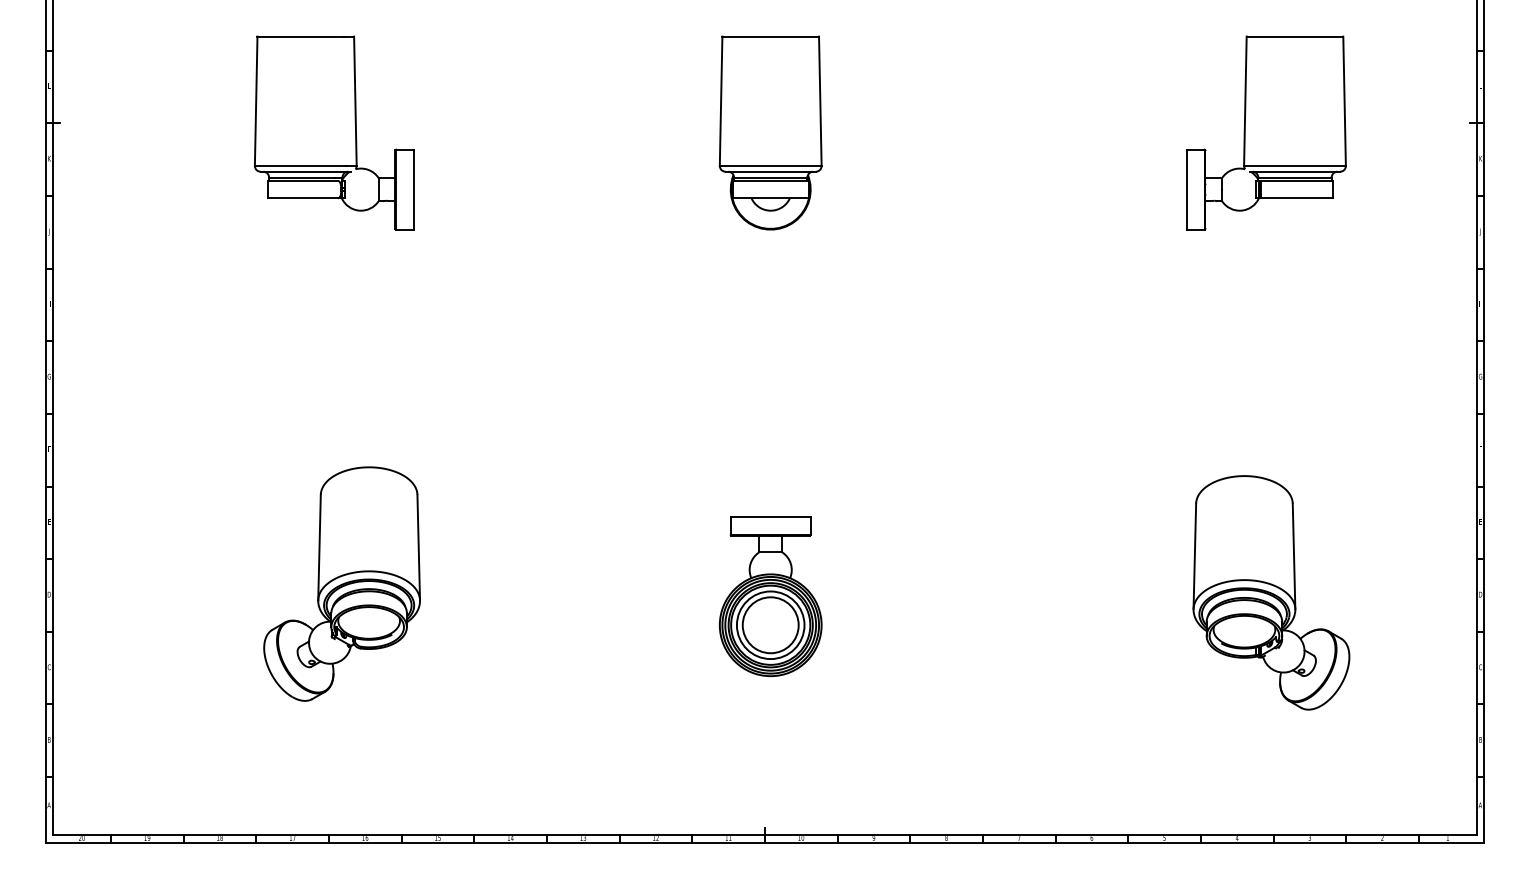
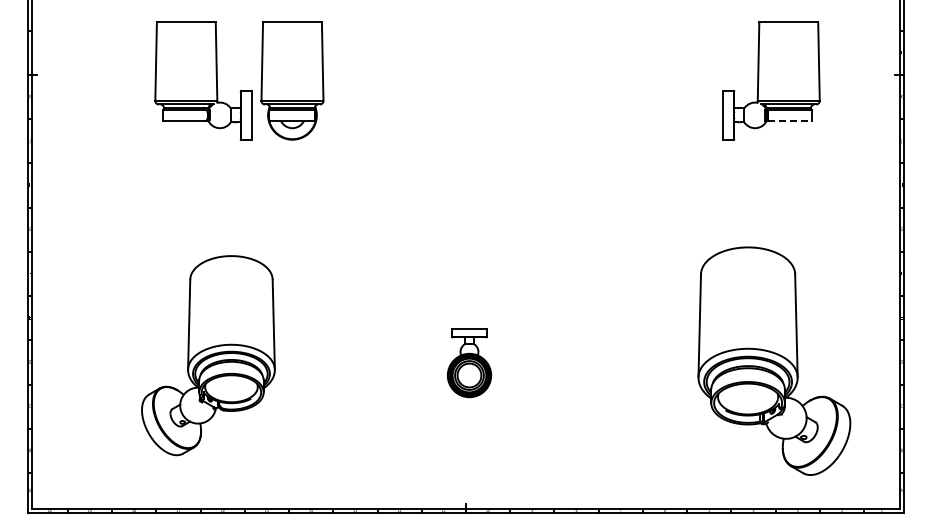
part: (770, 132) -> (292, 80), moved
line: (1296, 198) -> (789, 120), solid -> dashed
part: (342, 583) -> (208, 355), size x1.4
part: (1271, 592) -> (774, 360), size x1.6
part: (770, 597) -> (469, 363), size x0.7

